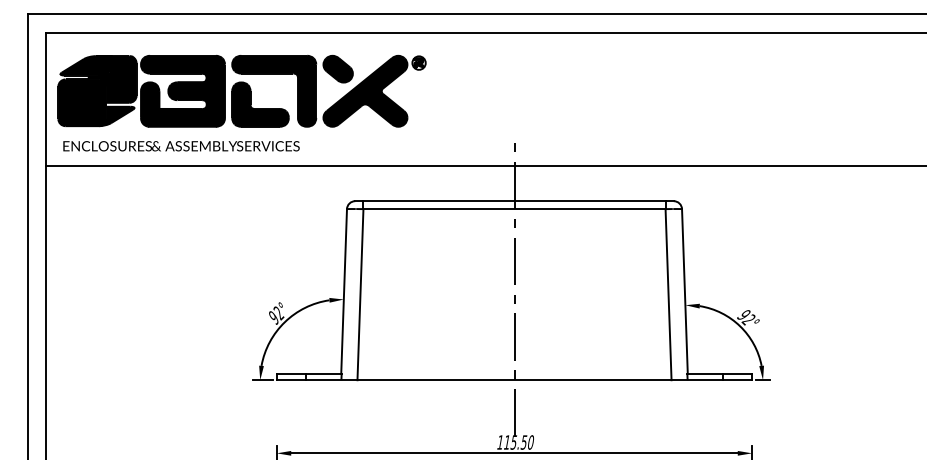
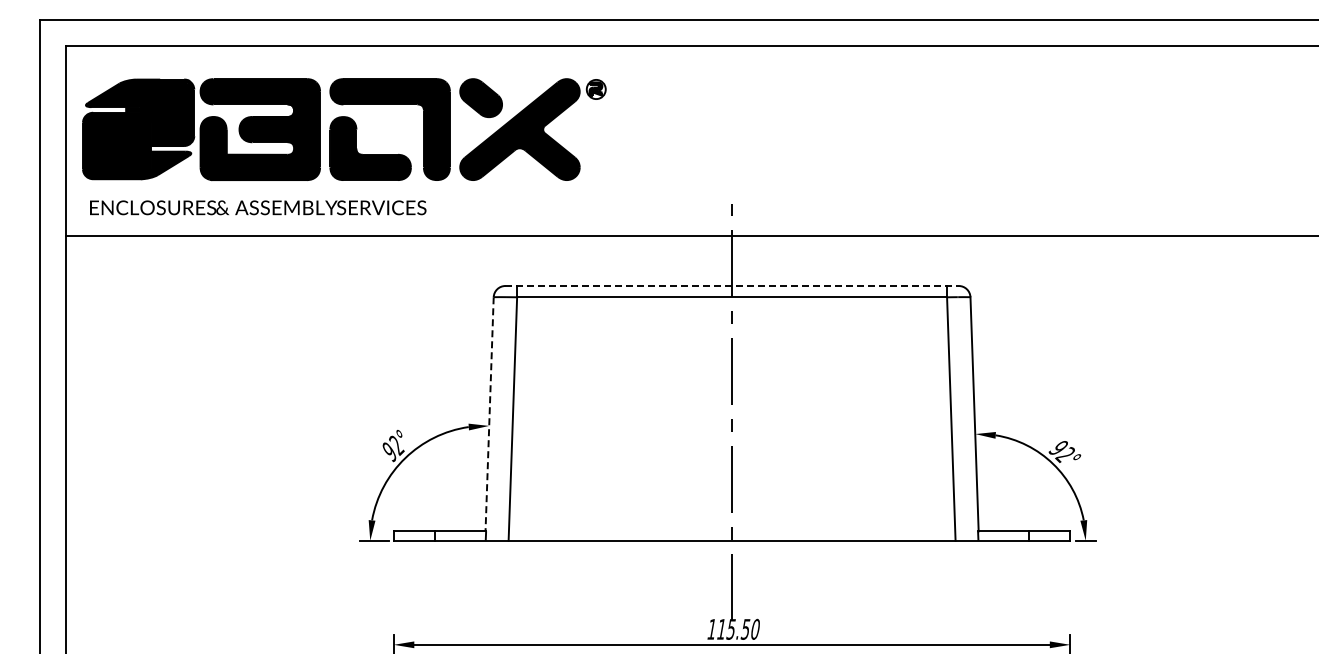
line: (514, 201) -> (732, 286), solid -> dashed
line: (344, 291) -> (489, 414), solid -> dashed

